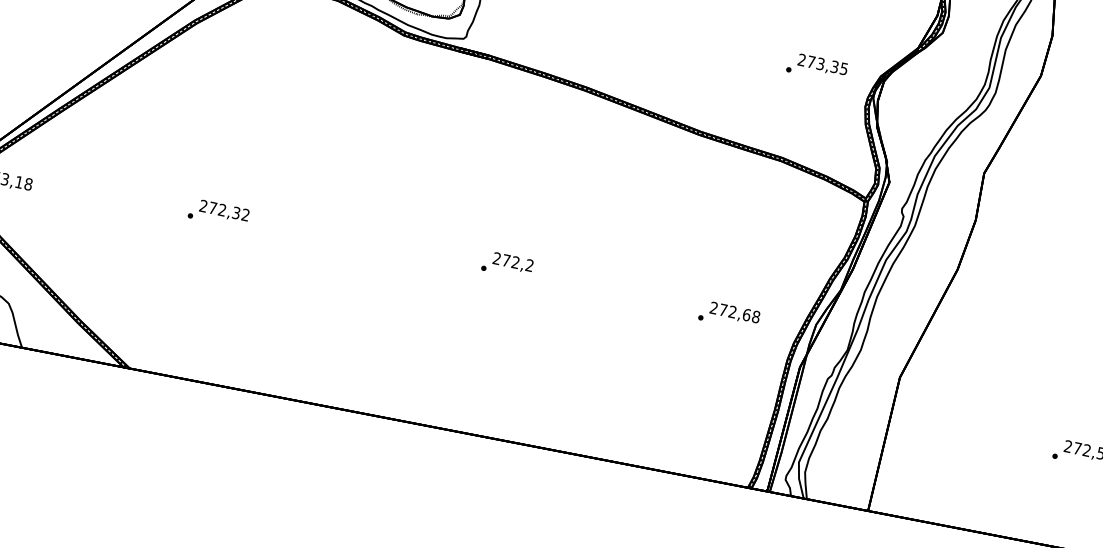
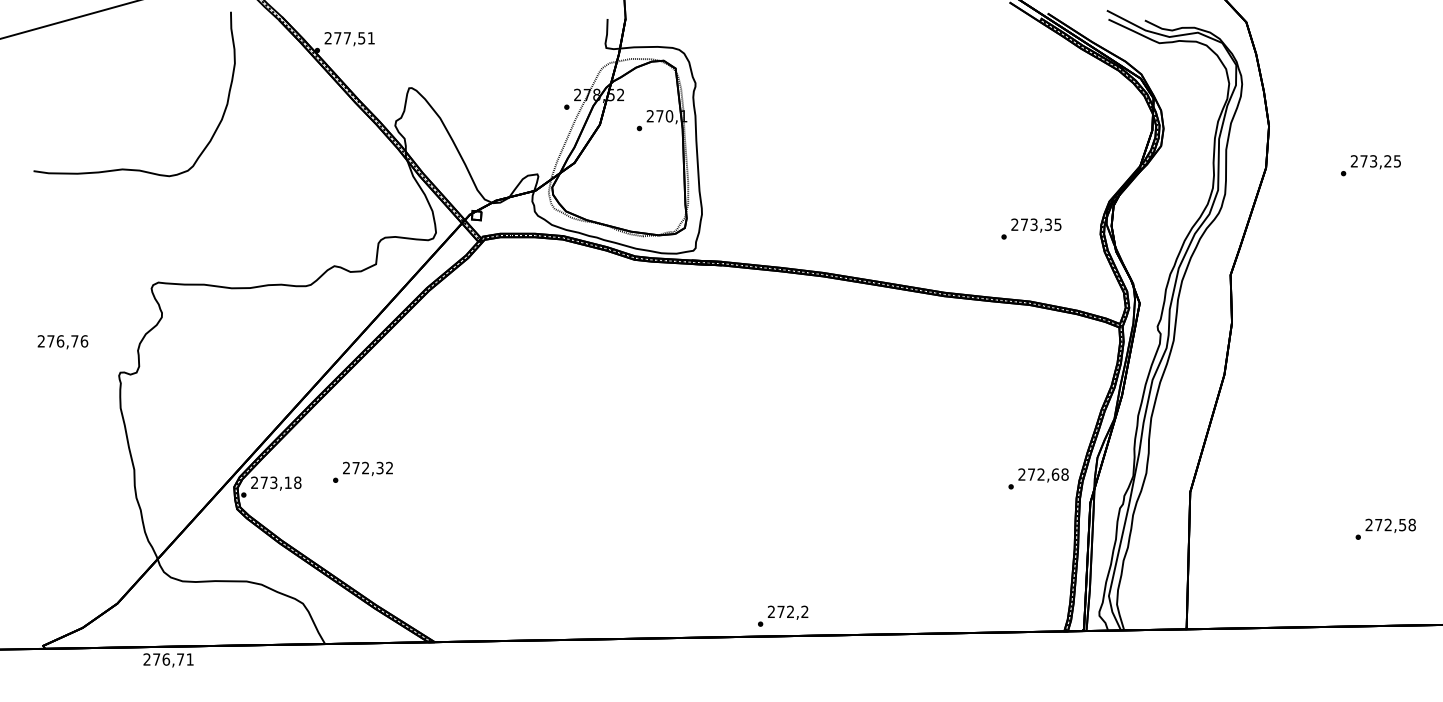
text: (817, 67) -> (1031, 228), moved
text: (218, 212) -> (362, 471), moved
text: (508, 264) -> (783, 615), moved
text: (729, 315) -> (1038, 478), moved

